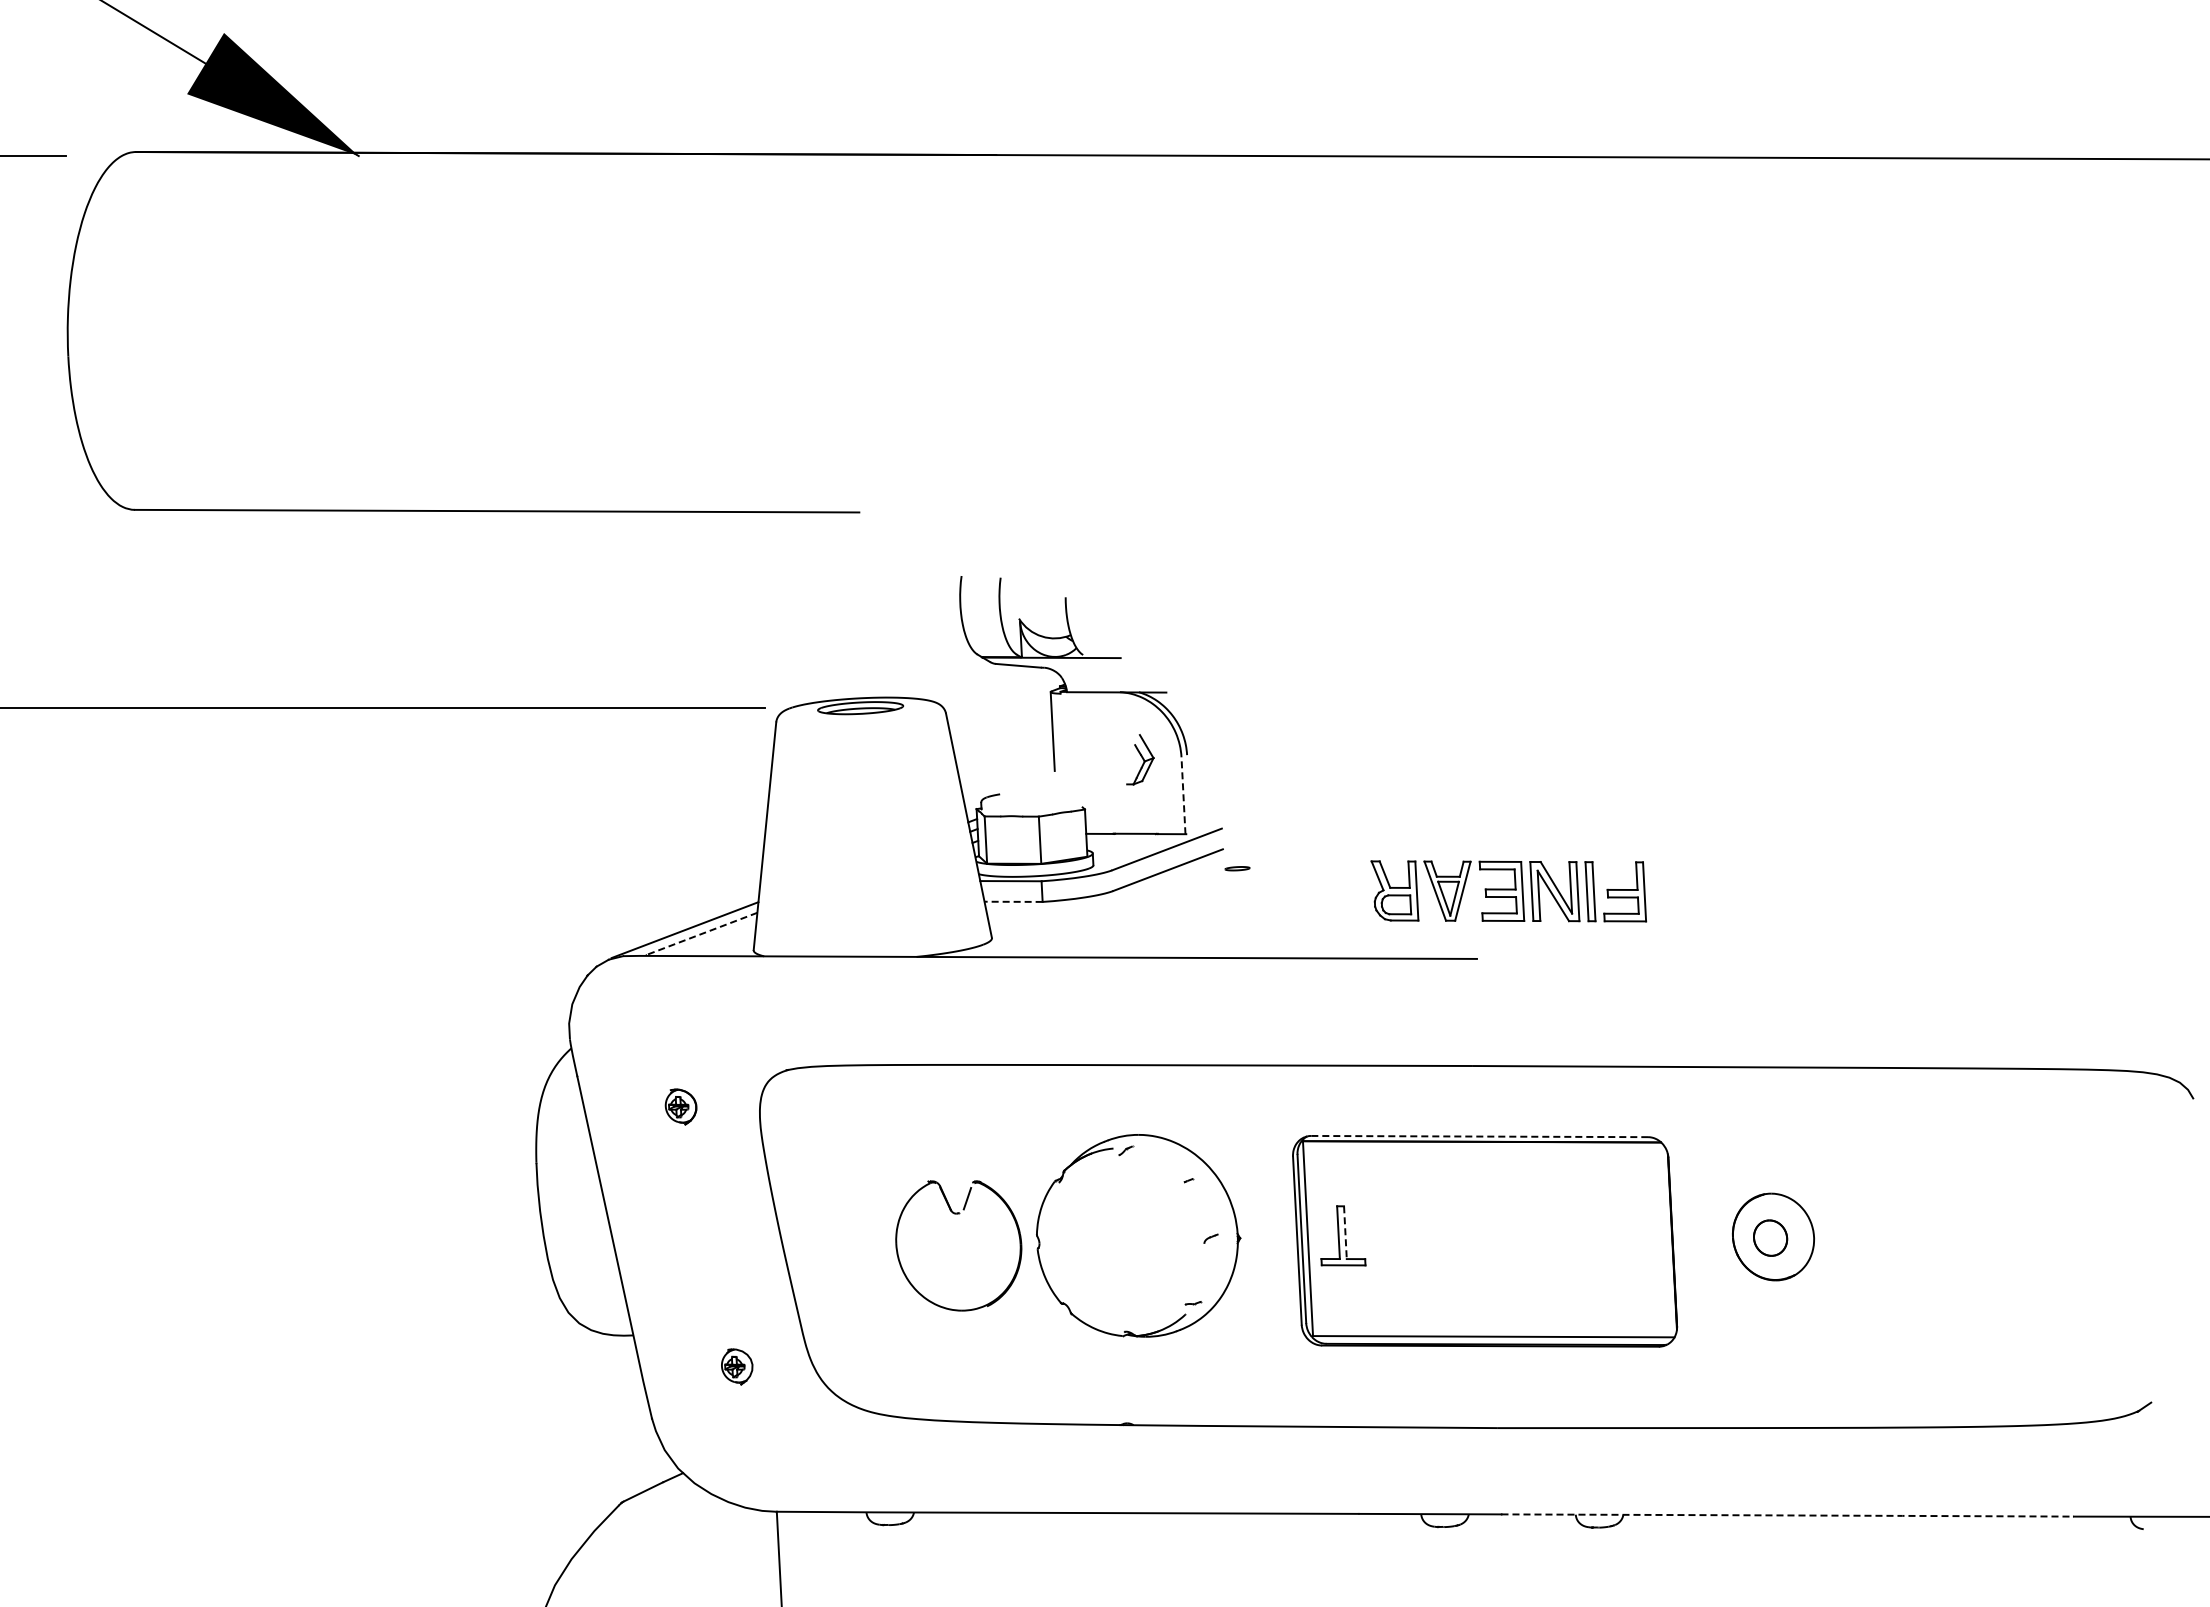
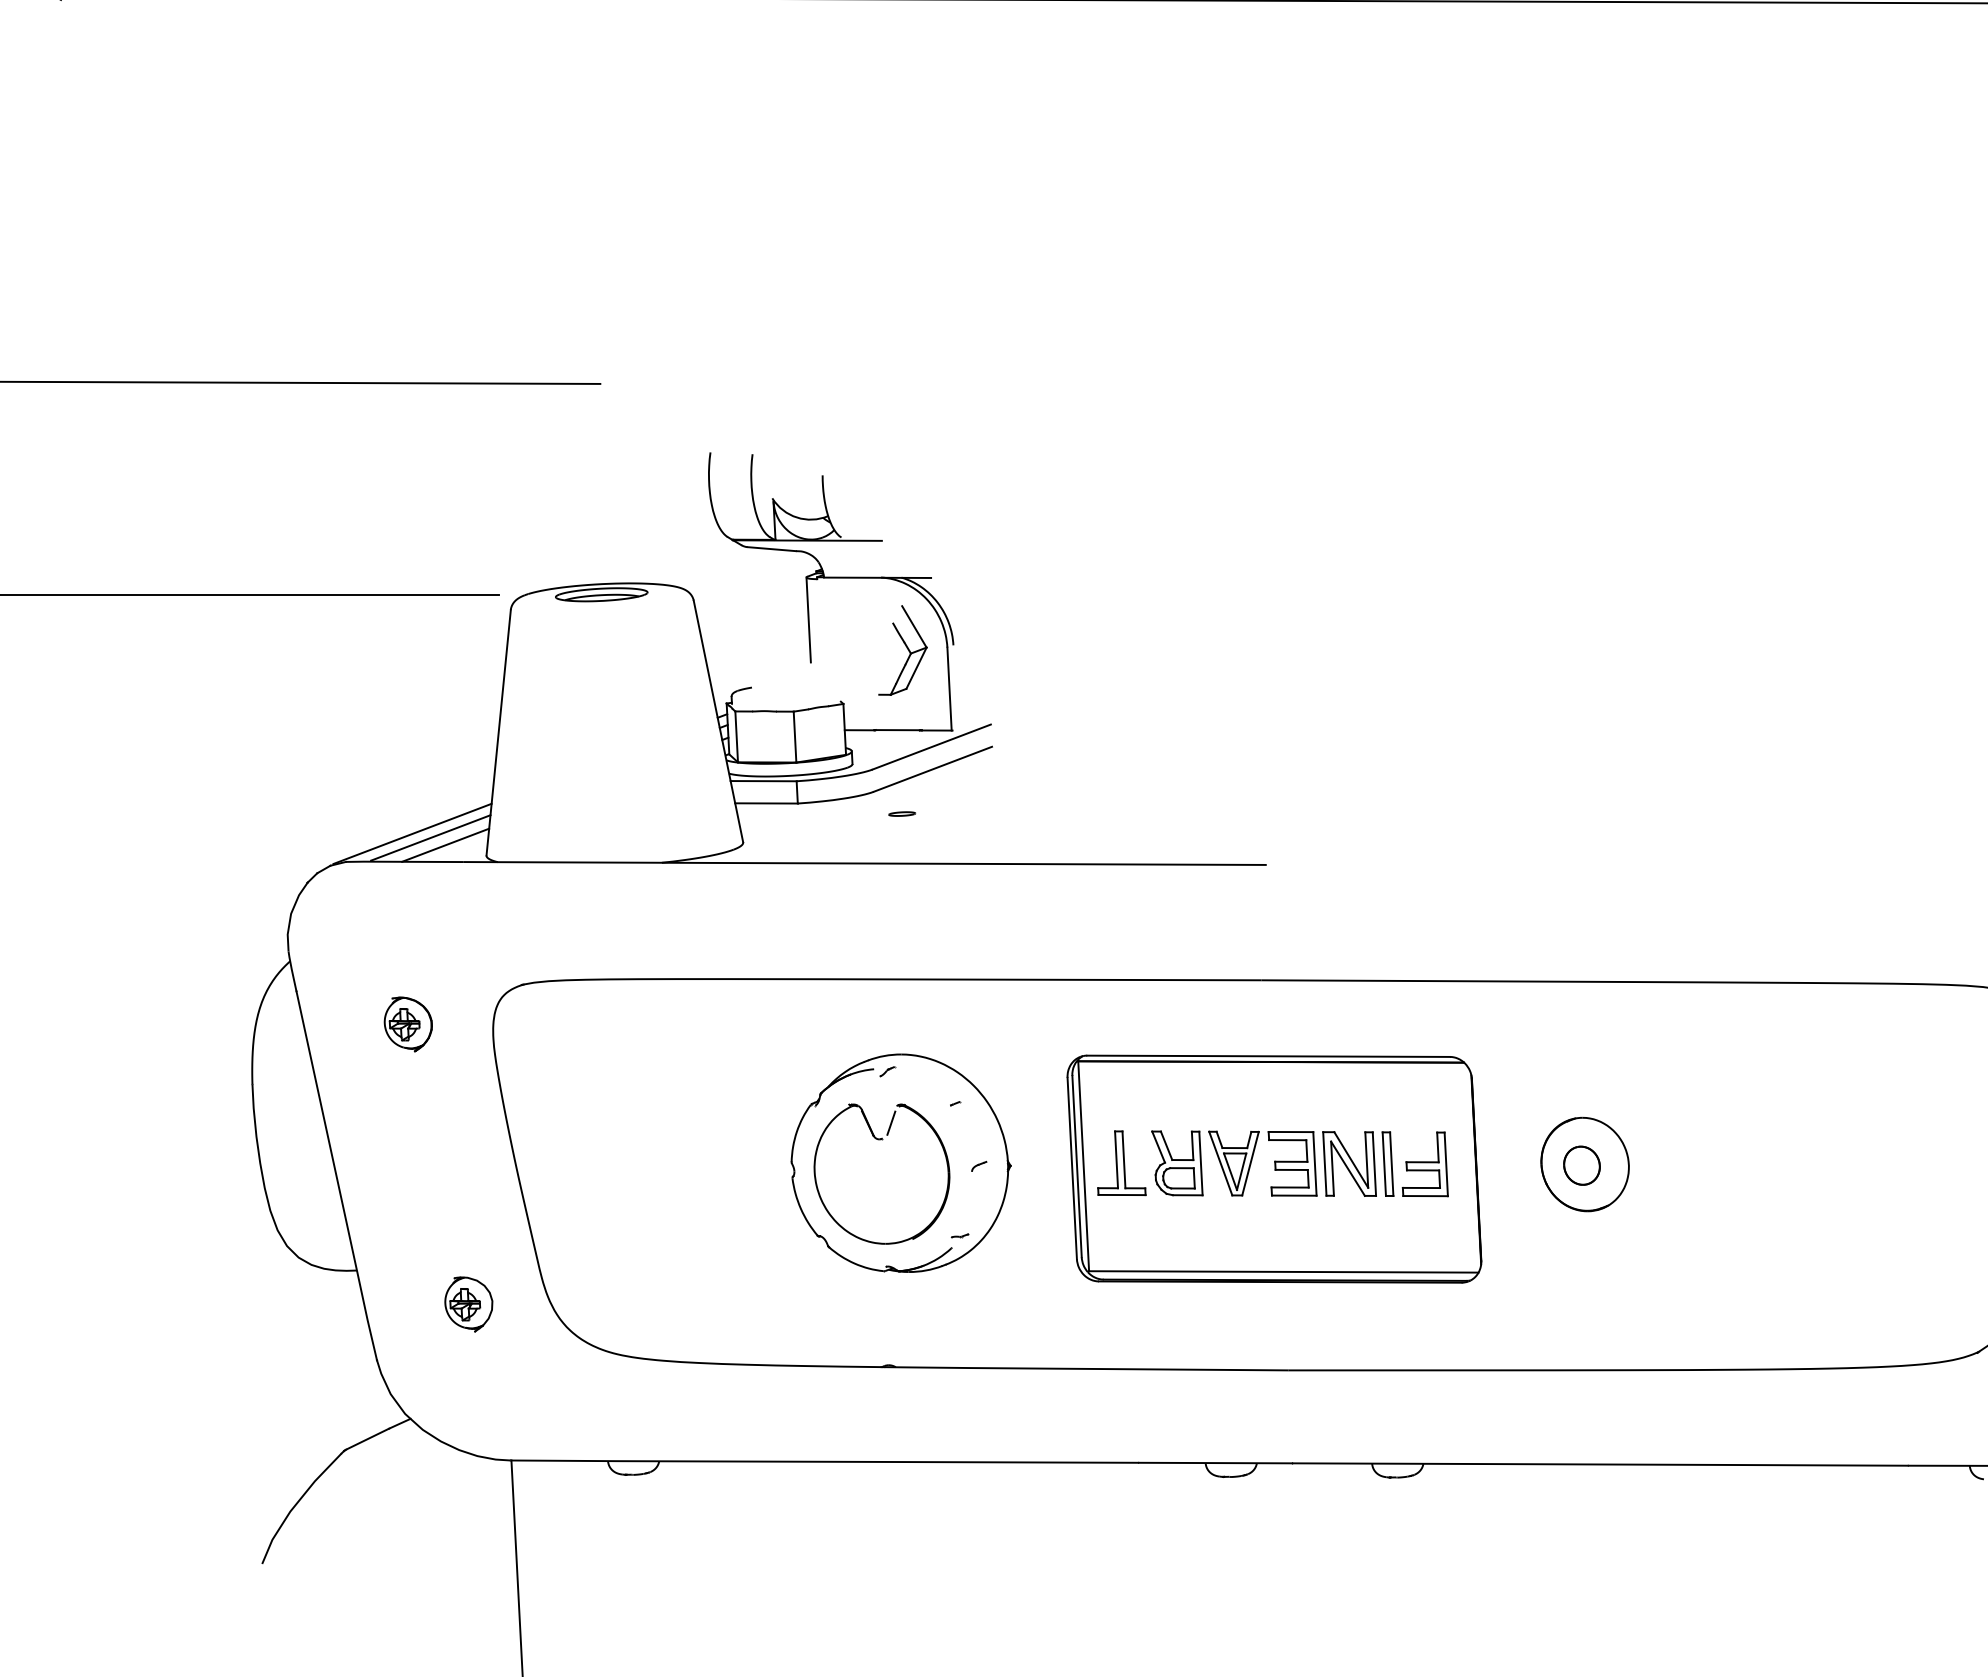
part: (1140, 759) -> (903, 650), size x1.67
line: (1183, 795) -> (949, 688), dashed -> solid
part: (1237, 868) -> (902, 813), moved
part: (1508, 891) -> (1299, 1163), moved
line: (1013, 901) -> (766, 803), dashed -> solid
line: (701, 933) -> (430, 837), dashed -> solid
line: (715, 940) -> (445, 845), added
part: (680, 1106) -> (407, 1023), size x1.43
line: (1480, 1136) -> (1269, 1056), dashed -> solid
part: (958, 1214) -> (881, 1140), moved
line: (1345, 1233) -> (1124, 1160), dashed -> solid
part: (736, 1366) -> (467, 1304), size x1.43
line: (1787, 1515) -> (1600, 1464), dashed -> solid

